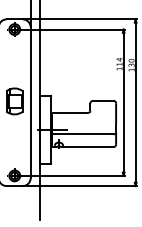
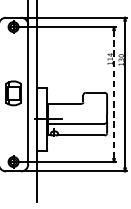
line: (123, 102) -> (113, 94), solid -> dashed

